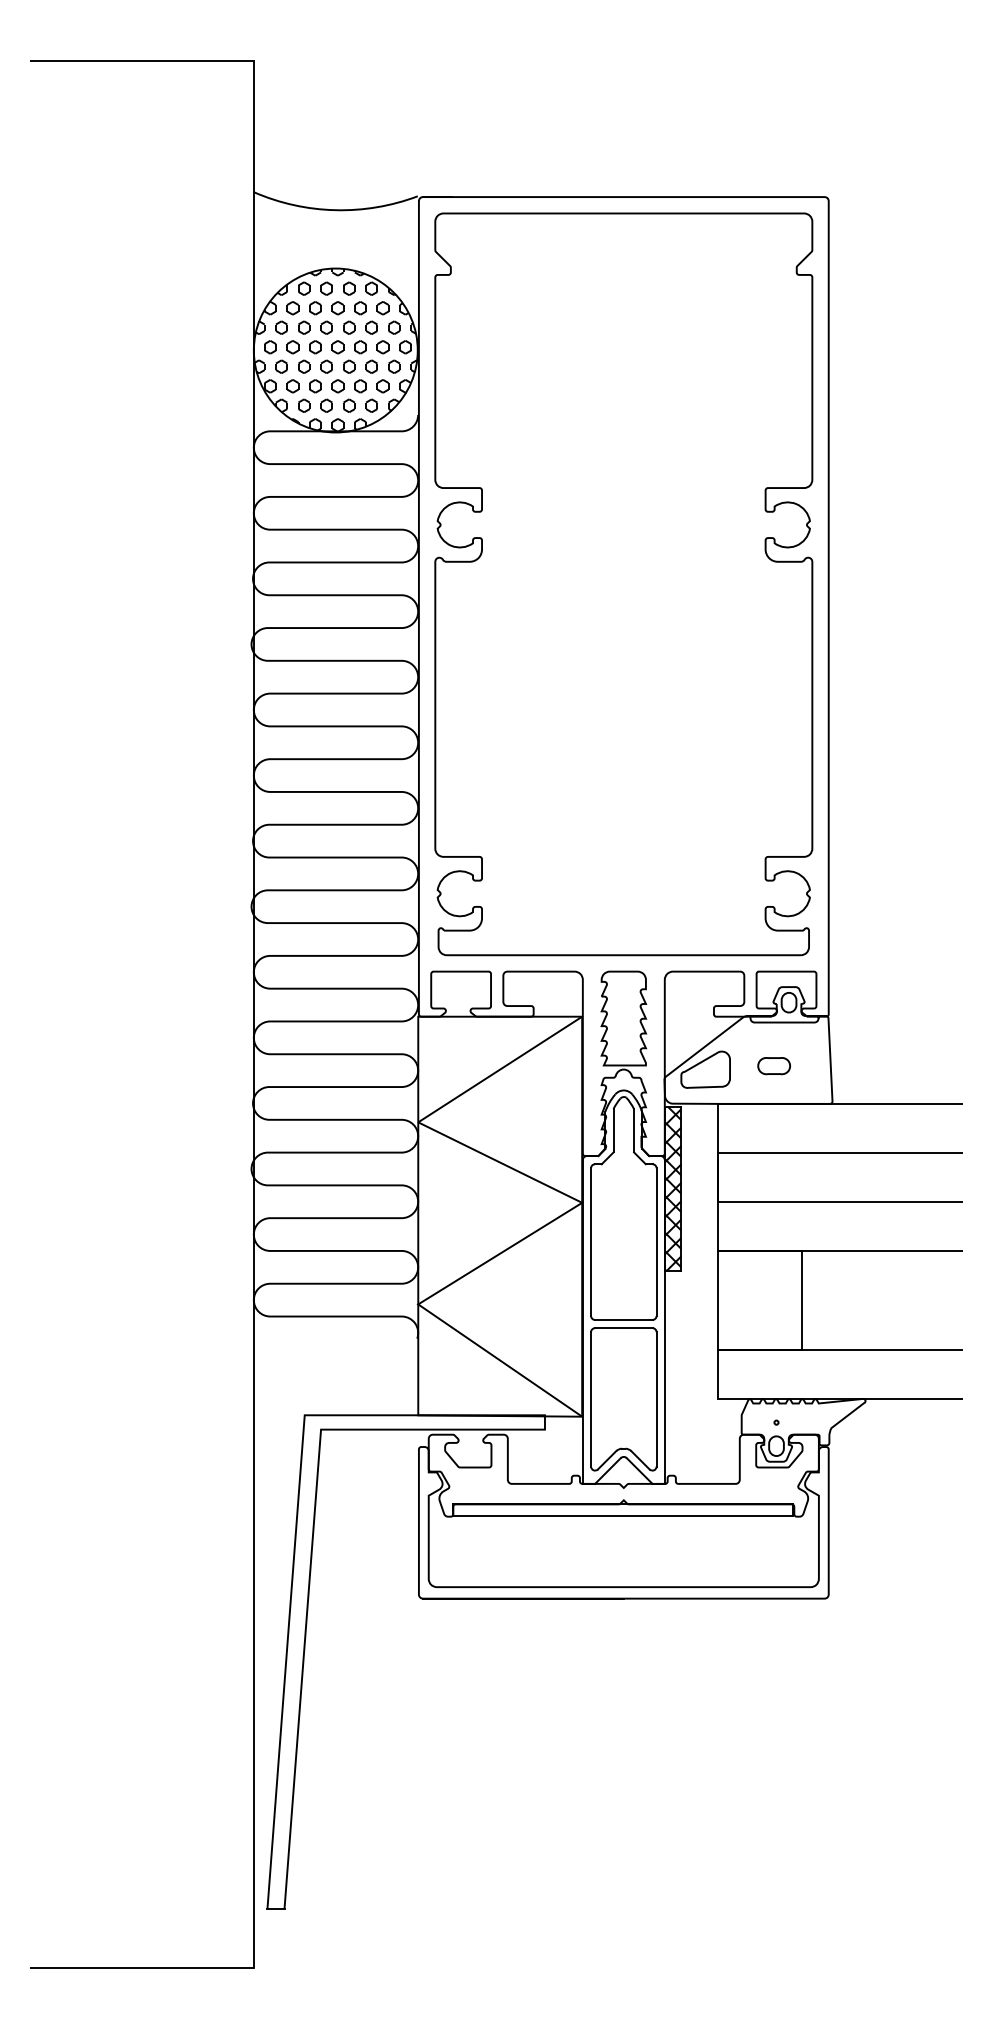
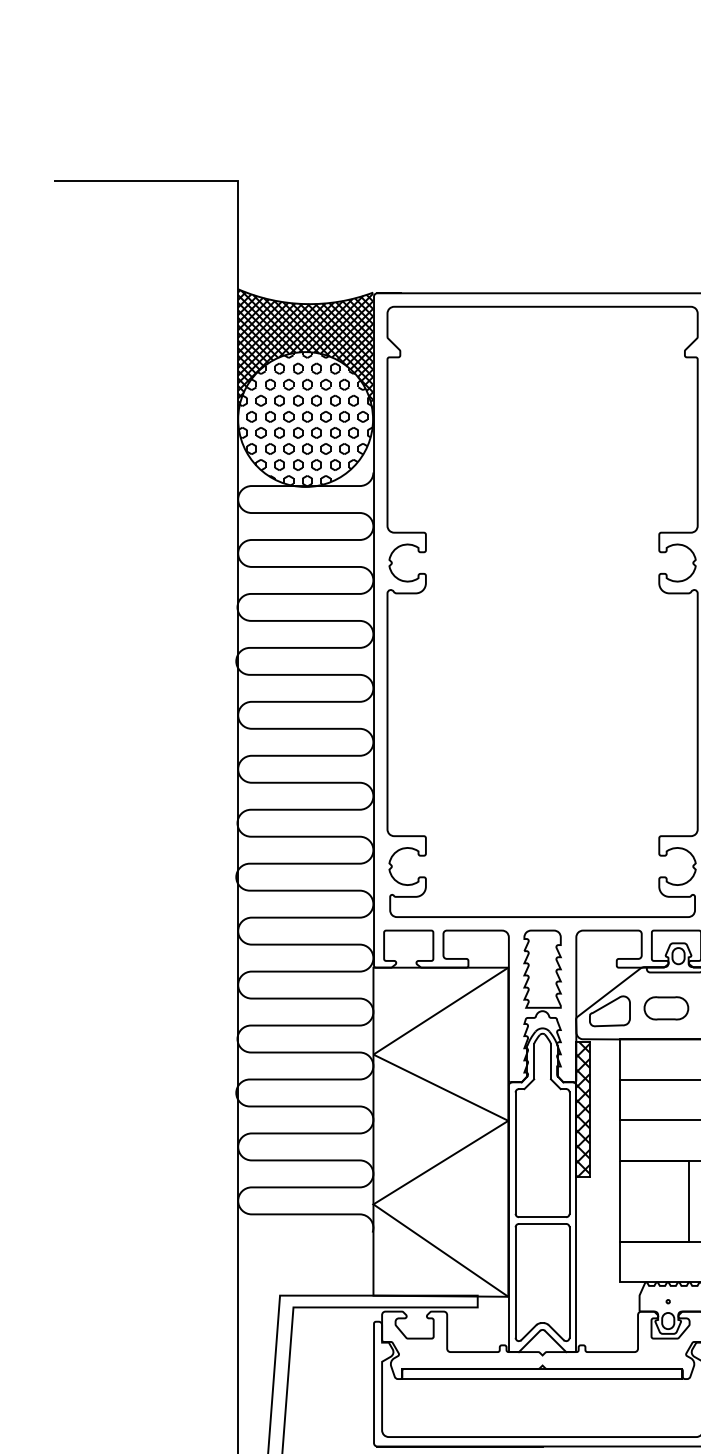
hatch: (335, 269) -> (305, 352), added
part: (773, 1065) -> (665, 1007), size x1.67

